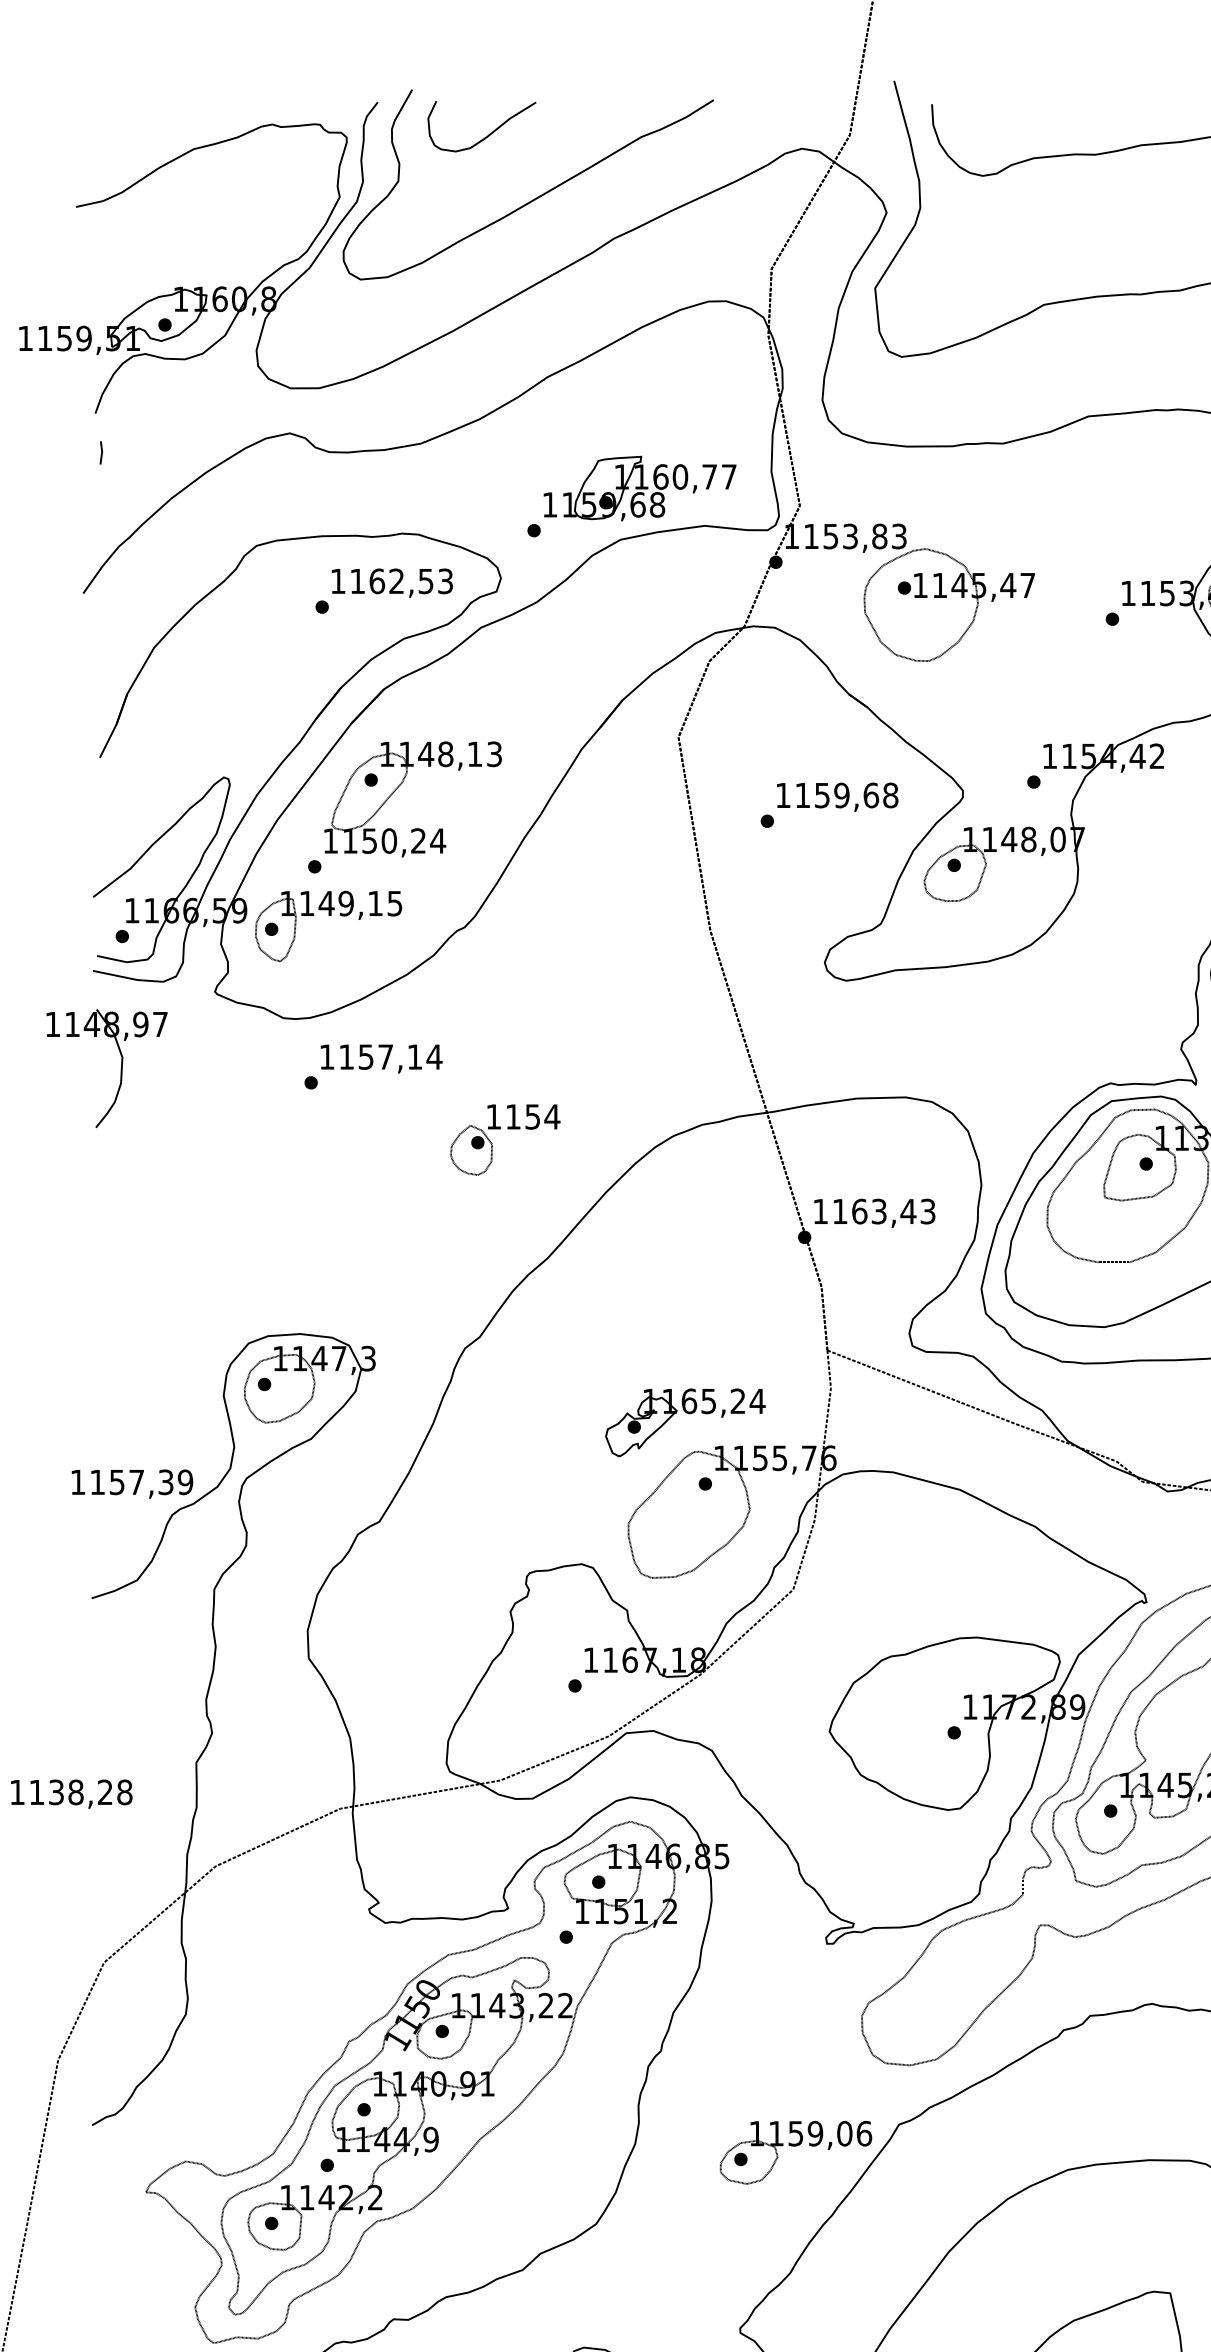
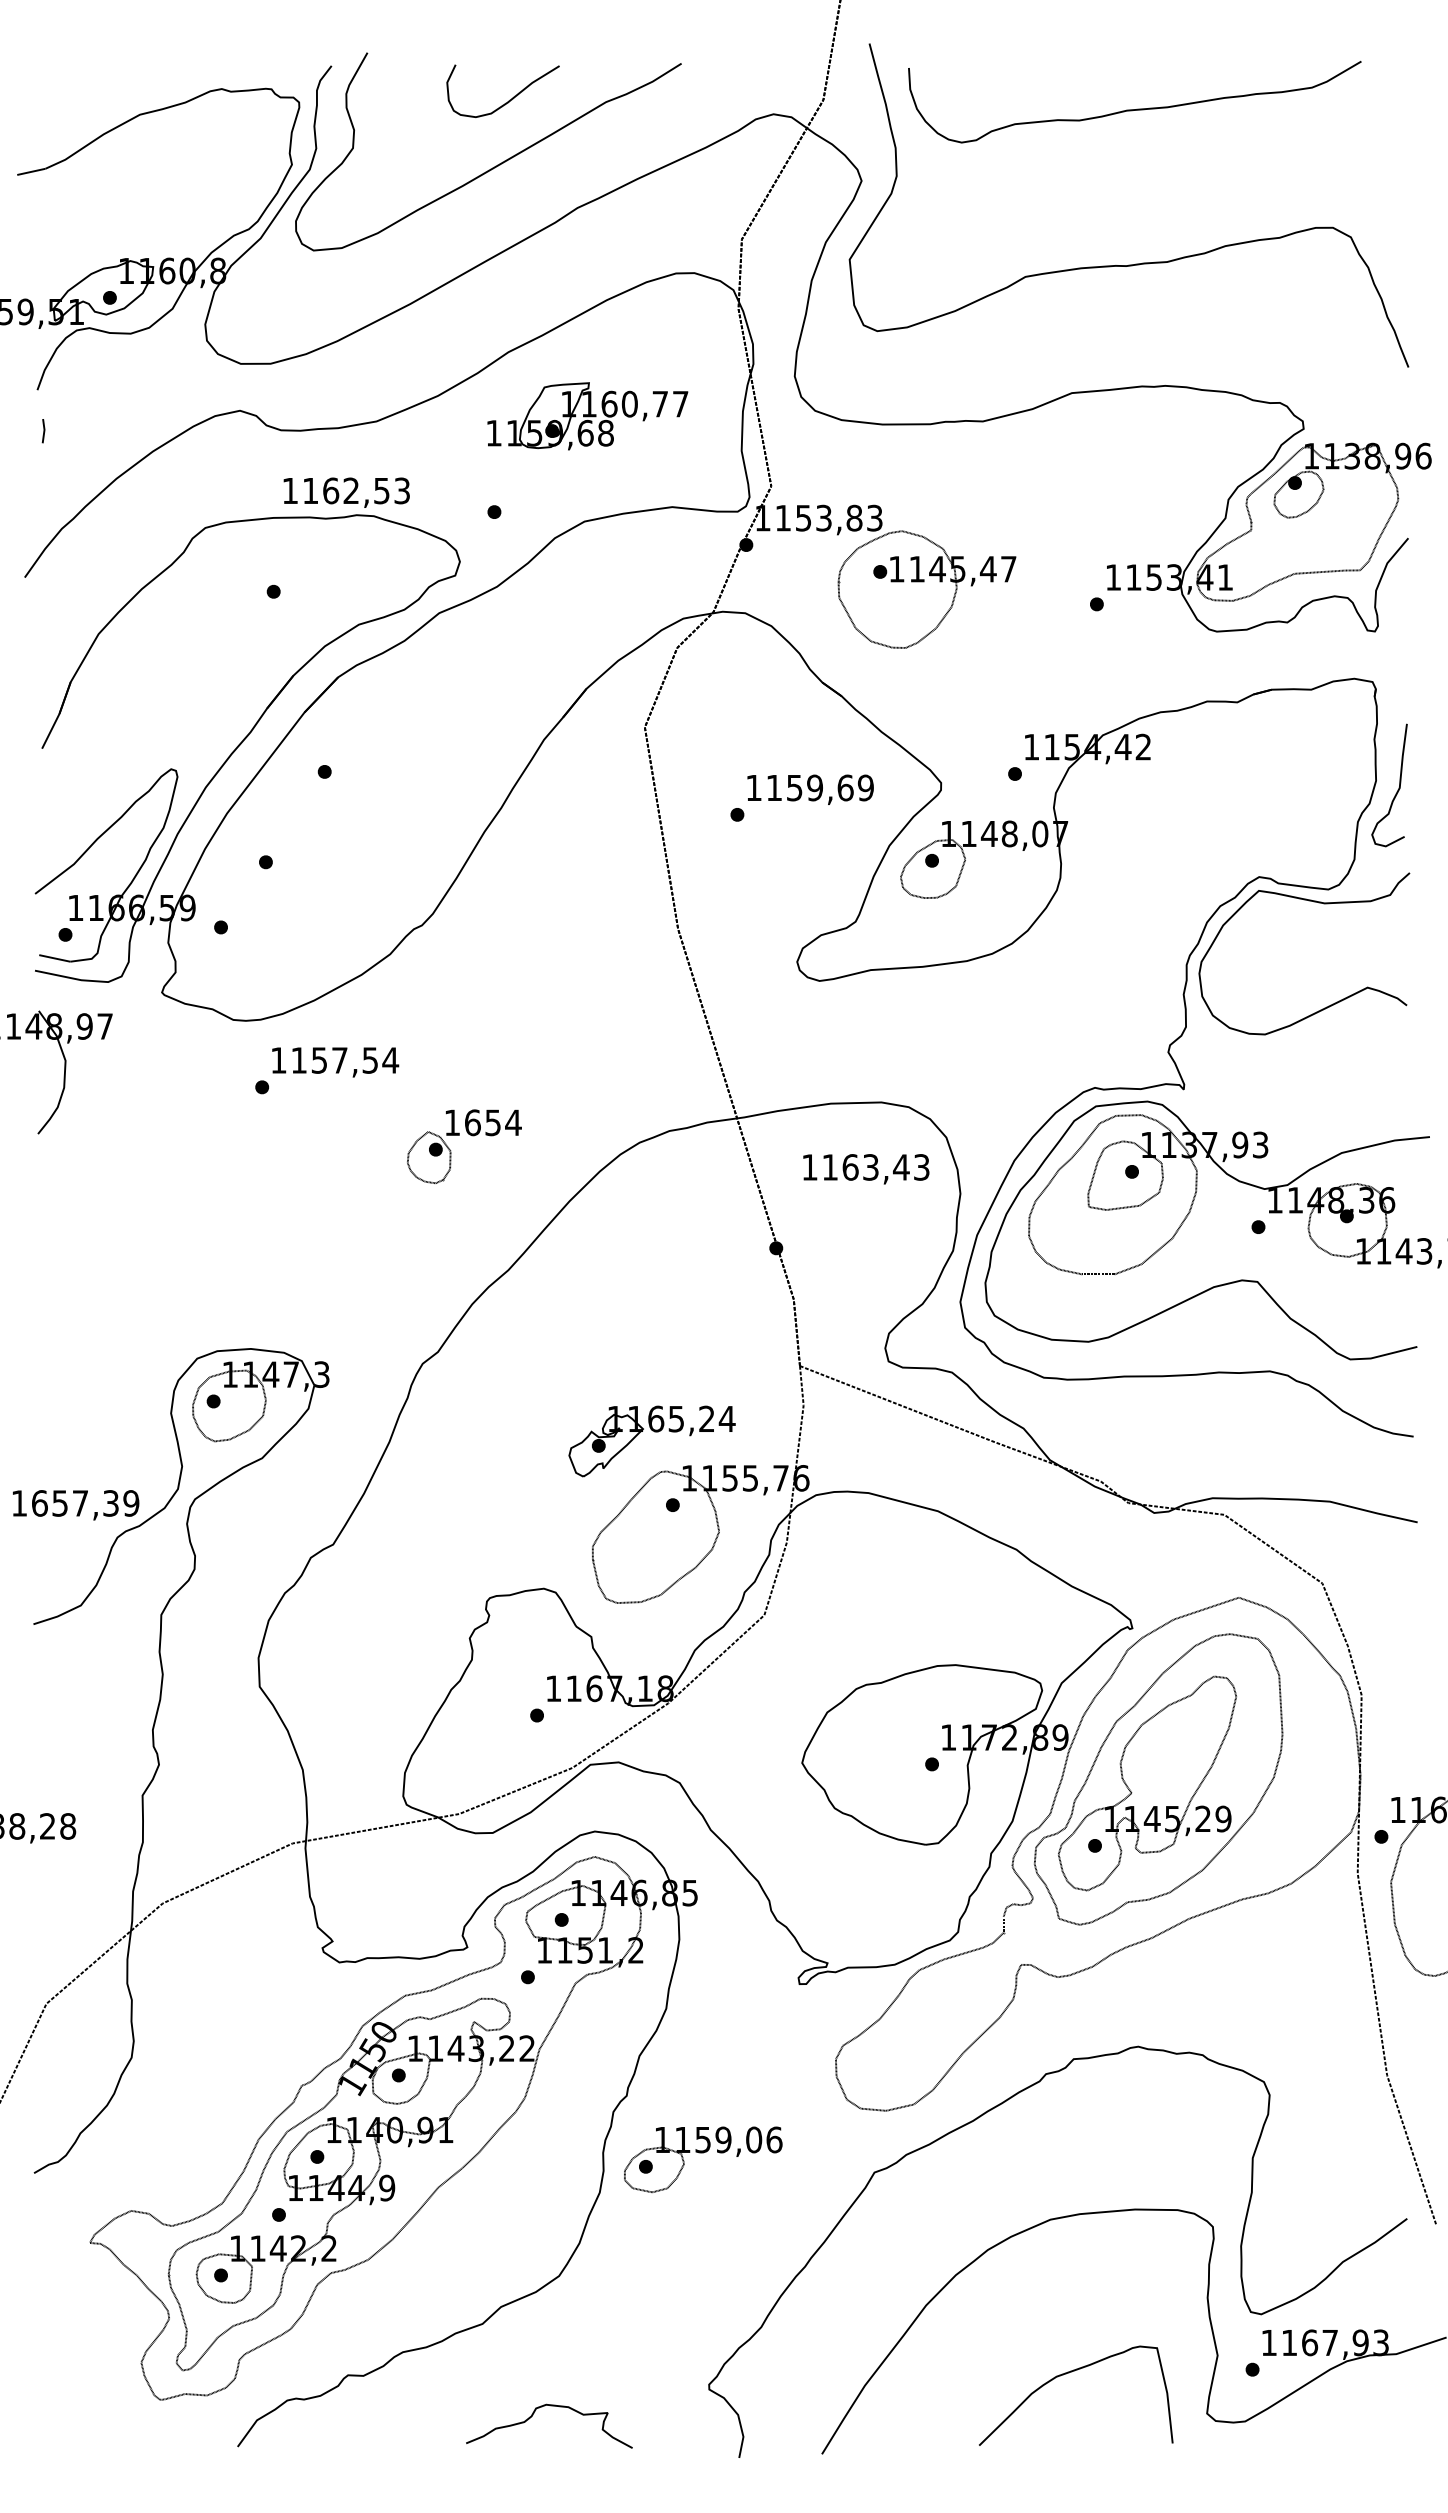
curve: (487, 135) -> (508, 100), moved
part: (639, 488) -> (587, 416), moved
text: (392, 582) -> (346, 492), moved
part: (397, 789) -> (352, 781), removed
text: (890, 795) -> (865, 787), 1159,68 -> 1159,69
part: (328, 915) -> (280, 913), removed
text: (414, 1057) -> (369, 1060), 1157,14 -> 1157,54
text: (513, 1116) -> (472, 1122), 1154 -> 1654
text: (874, 1213) -> (866, 1169), moved
text: (97, 1482) -> (39, 1503), 1157,39 -> 1657,39
part: (796, 2152) -> (703, 2159), moved

